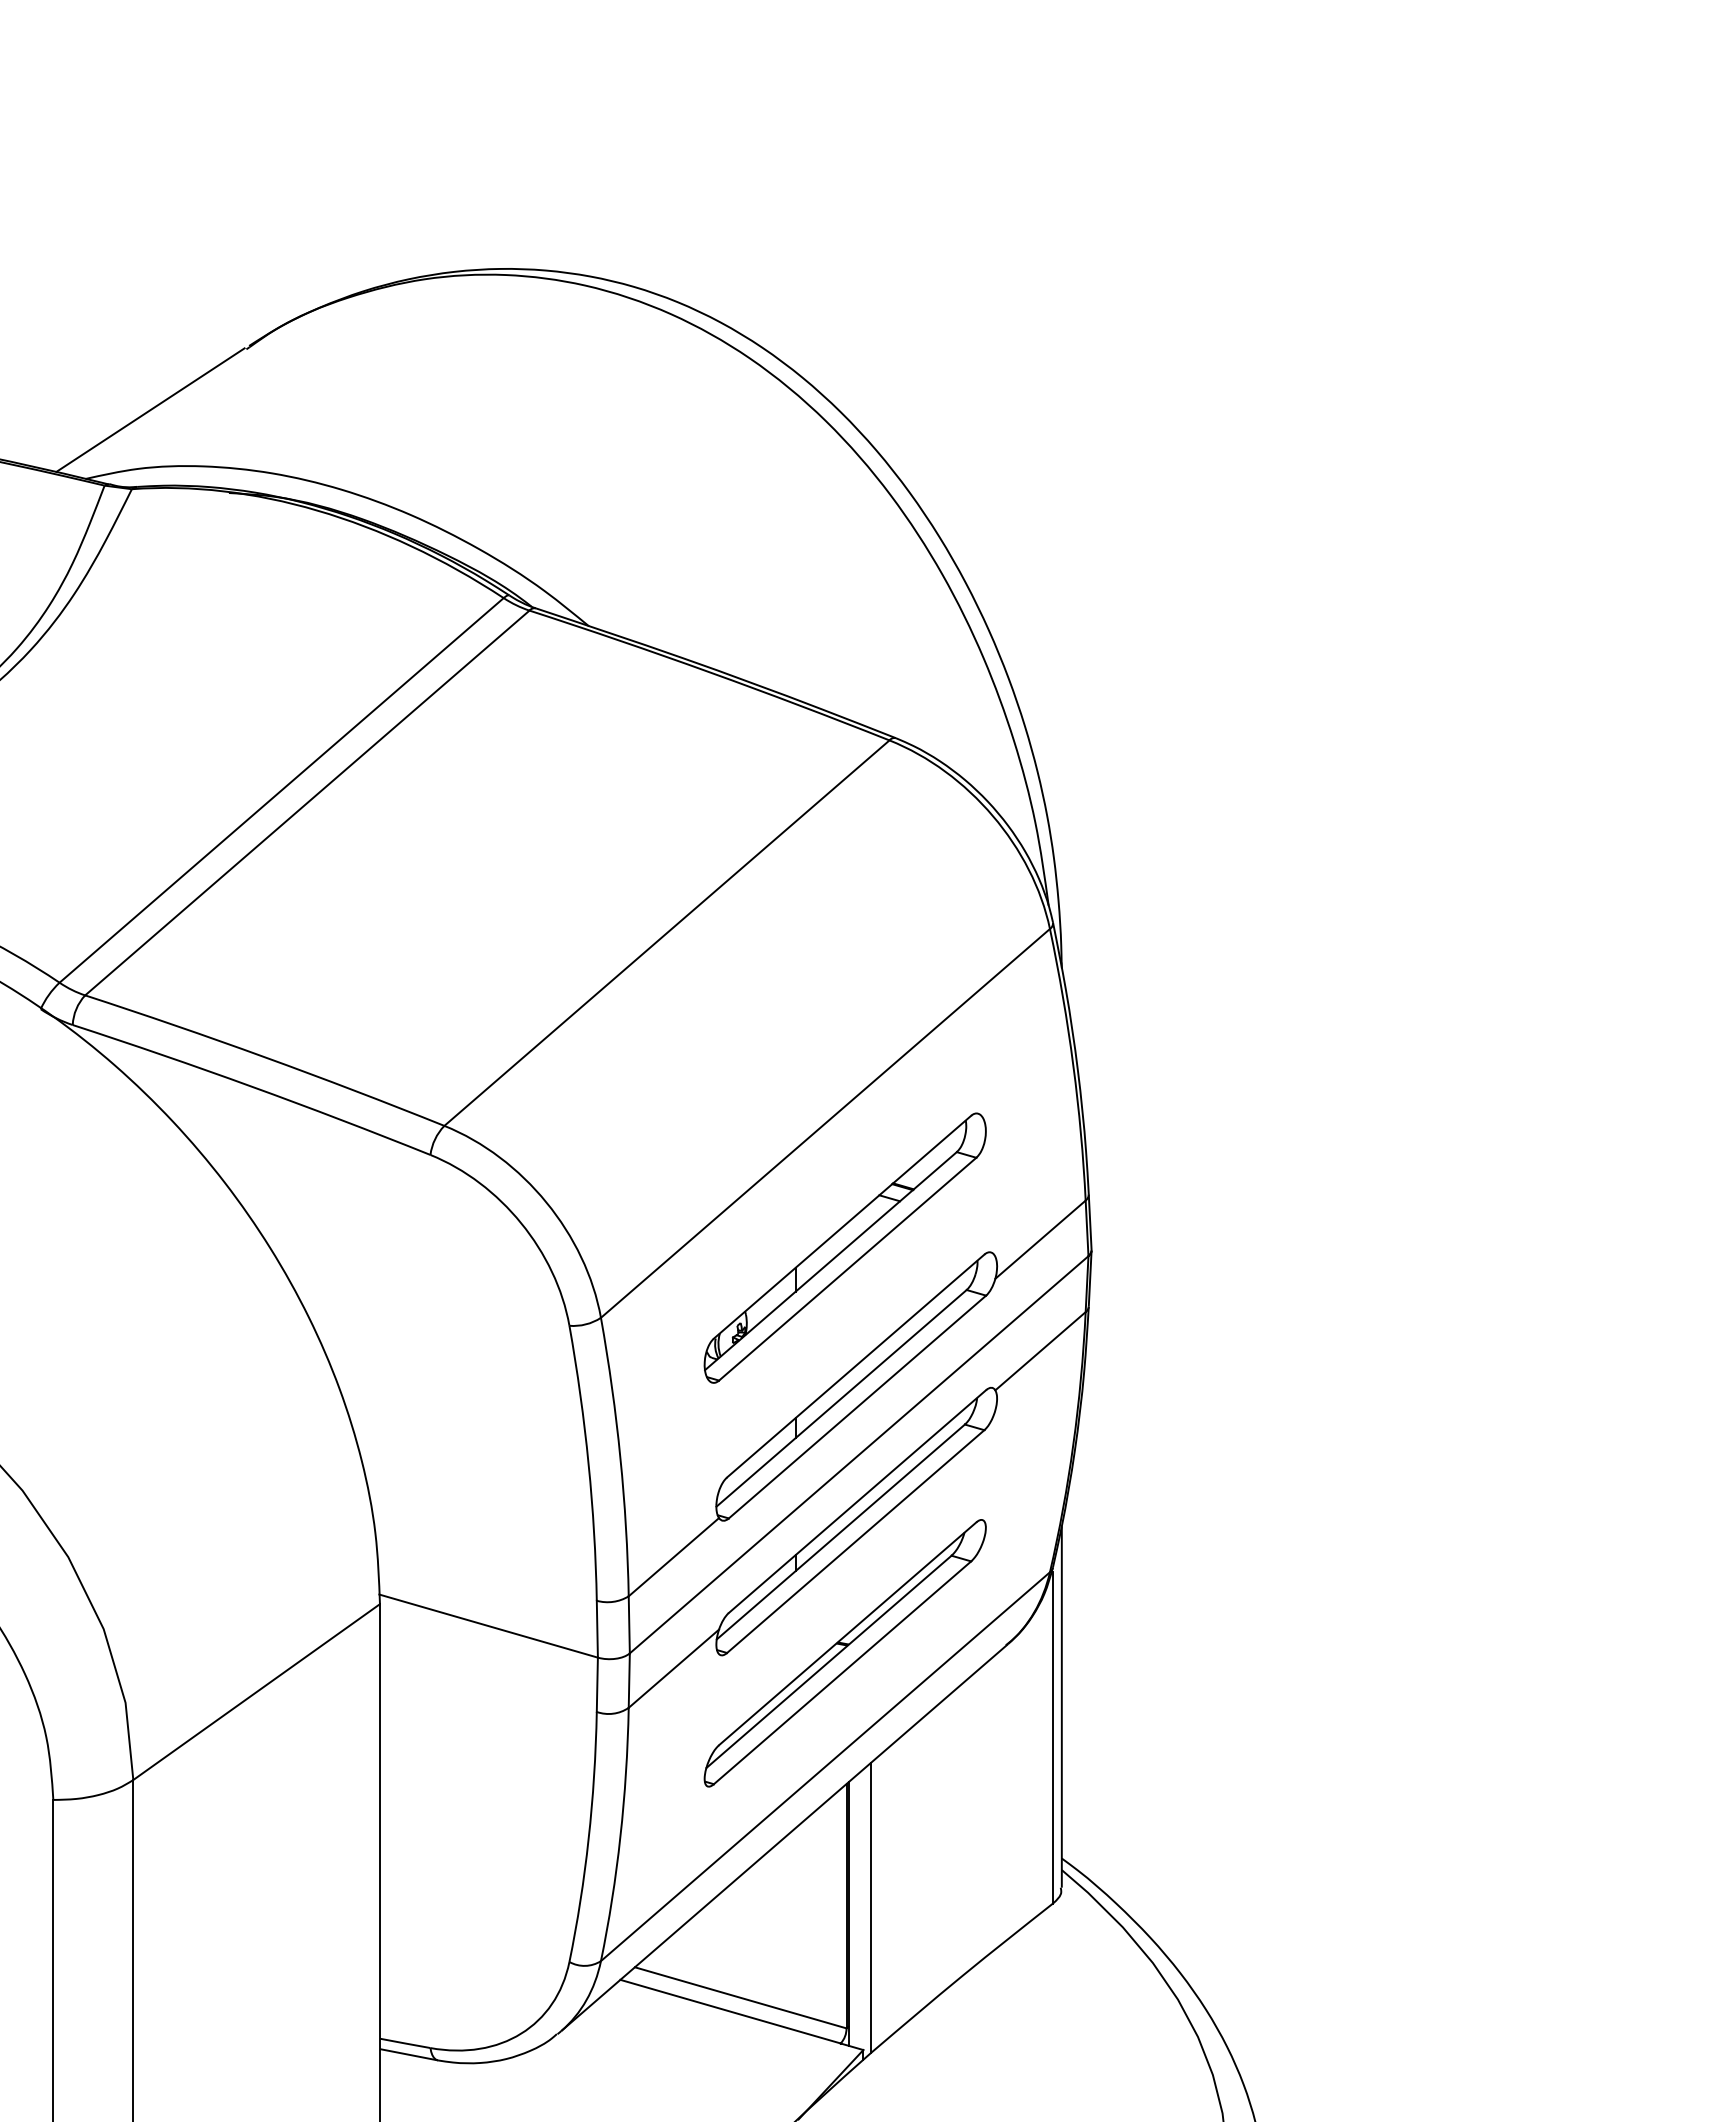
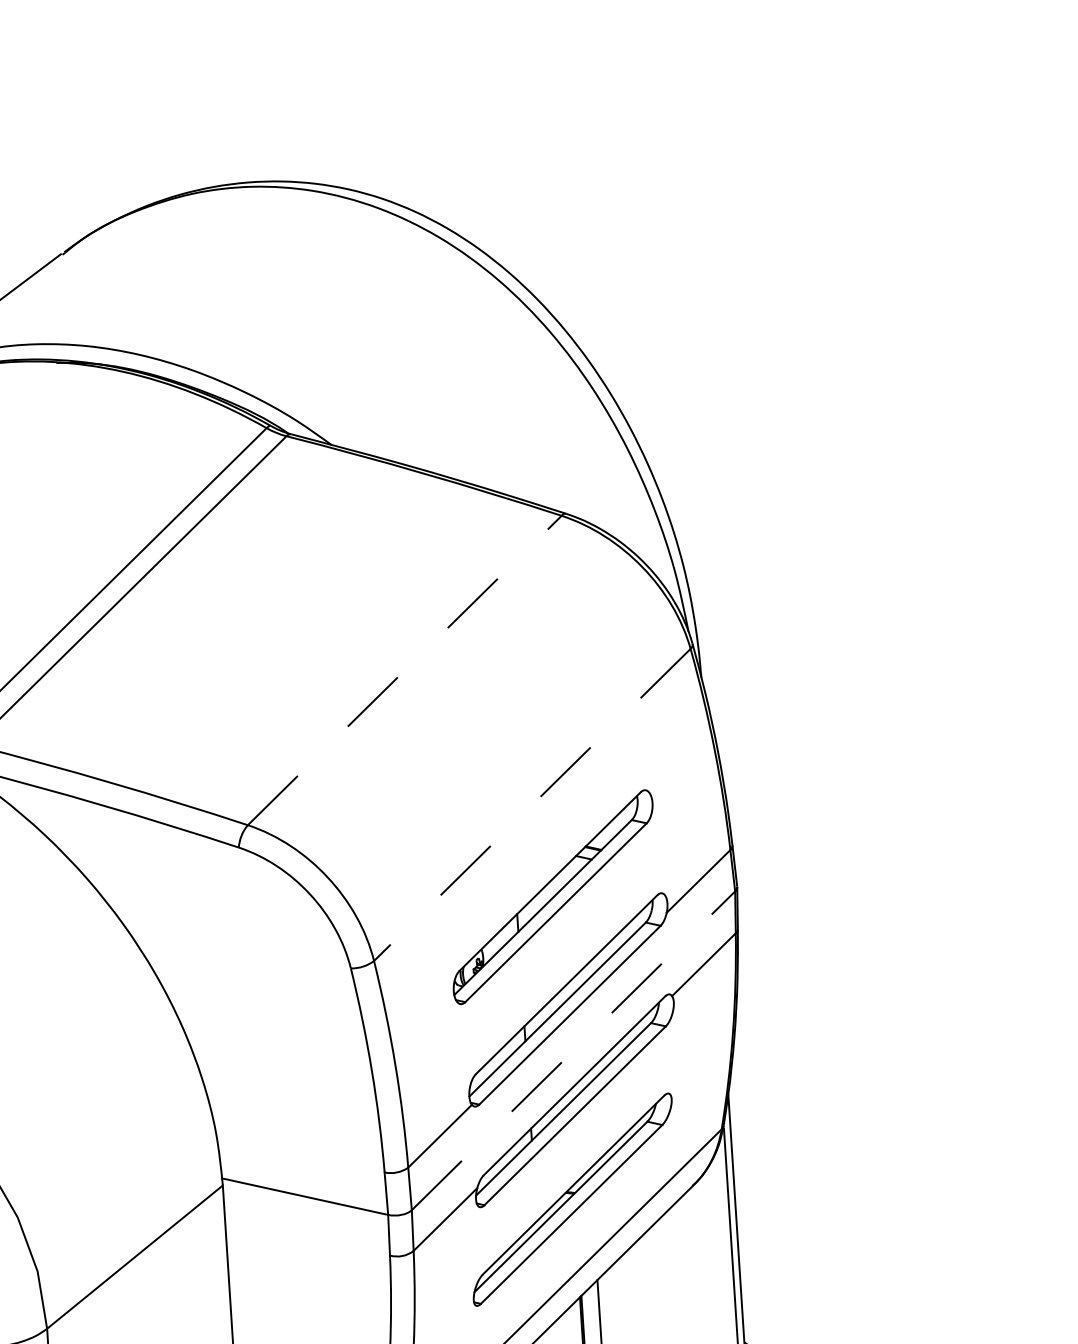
line: (667, 932) -> (405, 669), solid -> dashed
line: (825, 1123) -> (532, 805), solid -> dashed
line: (859, 1454) -> (573, 1050), solid -> dashed

